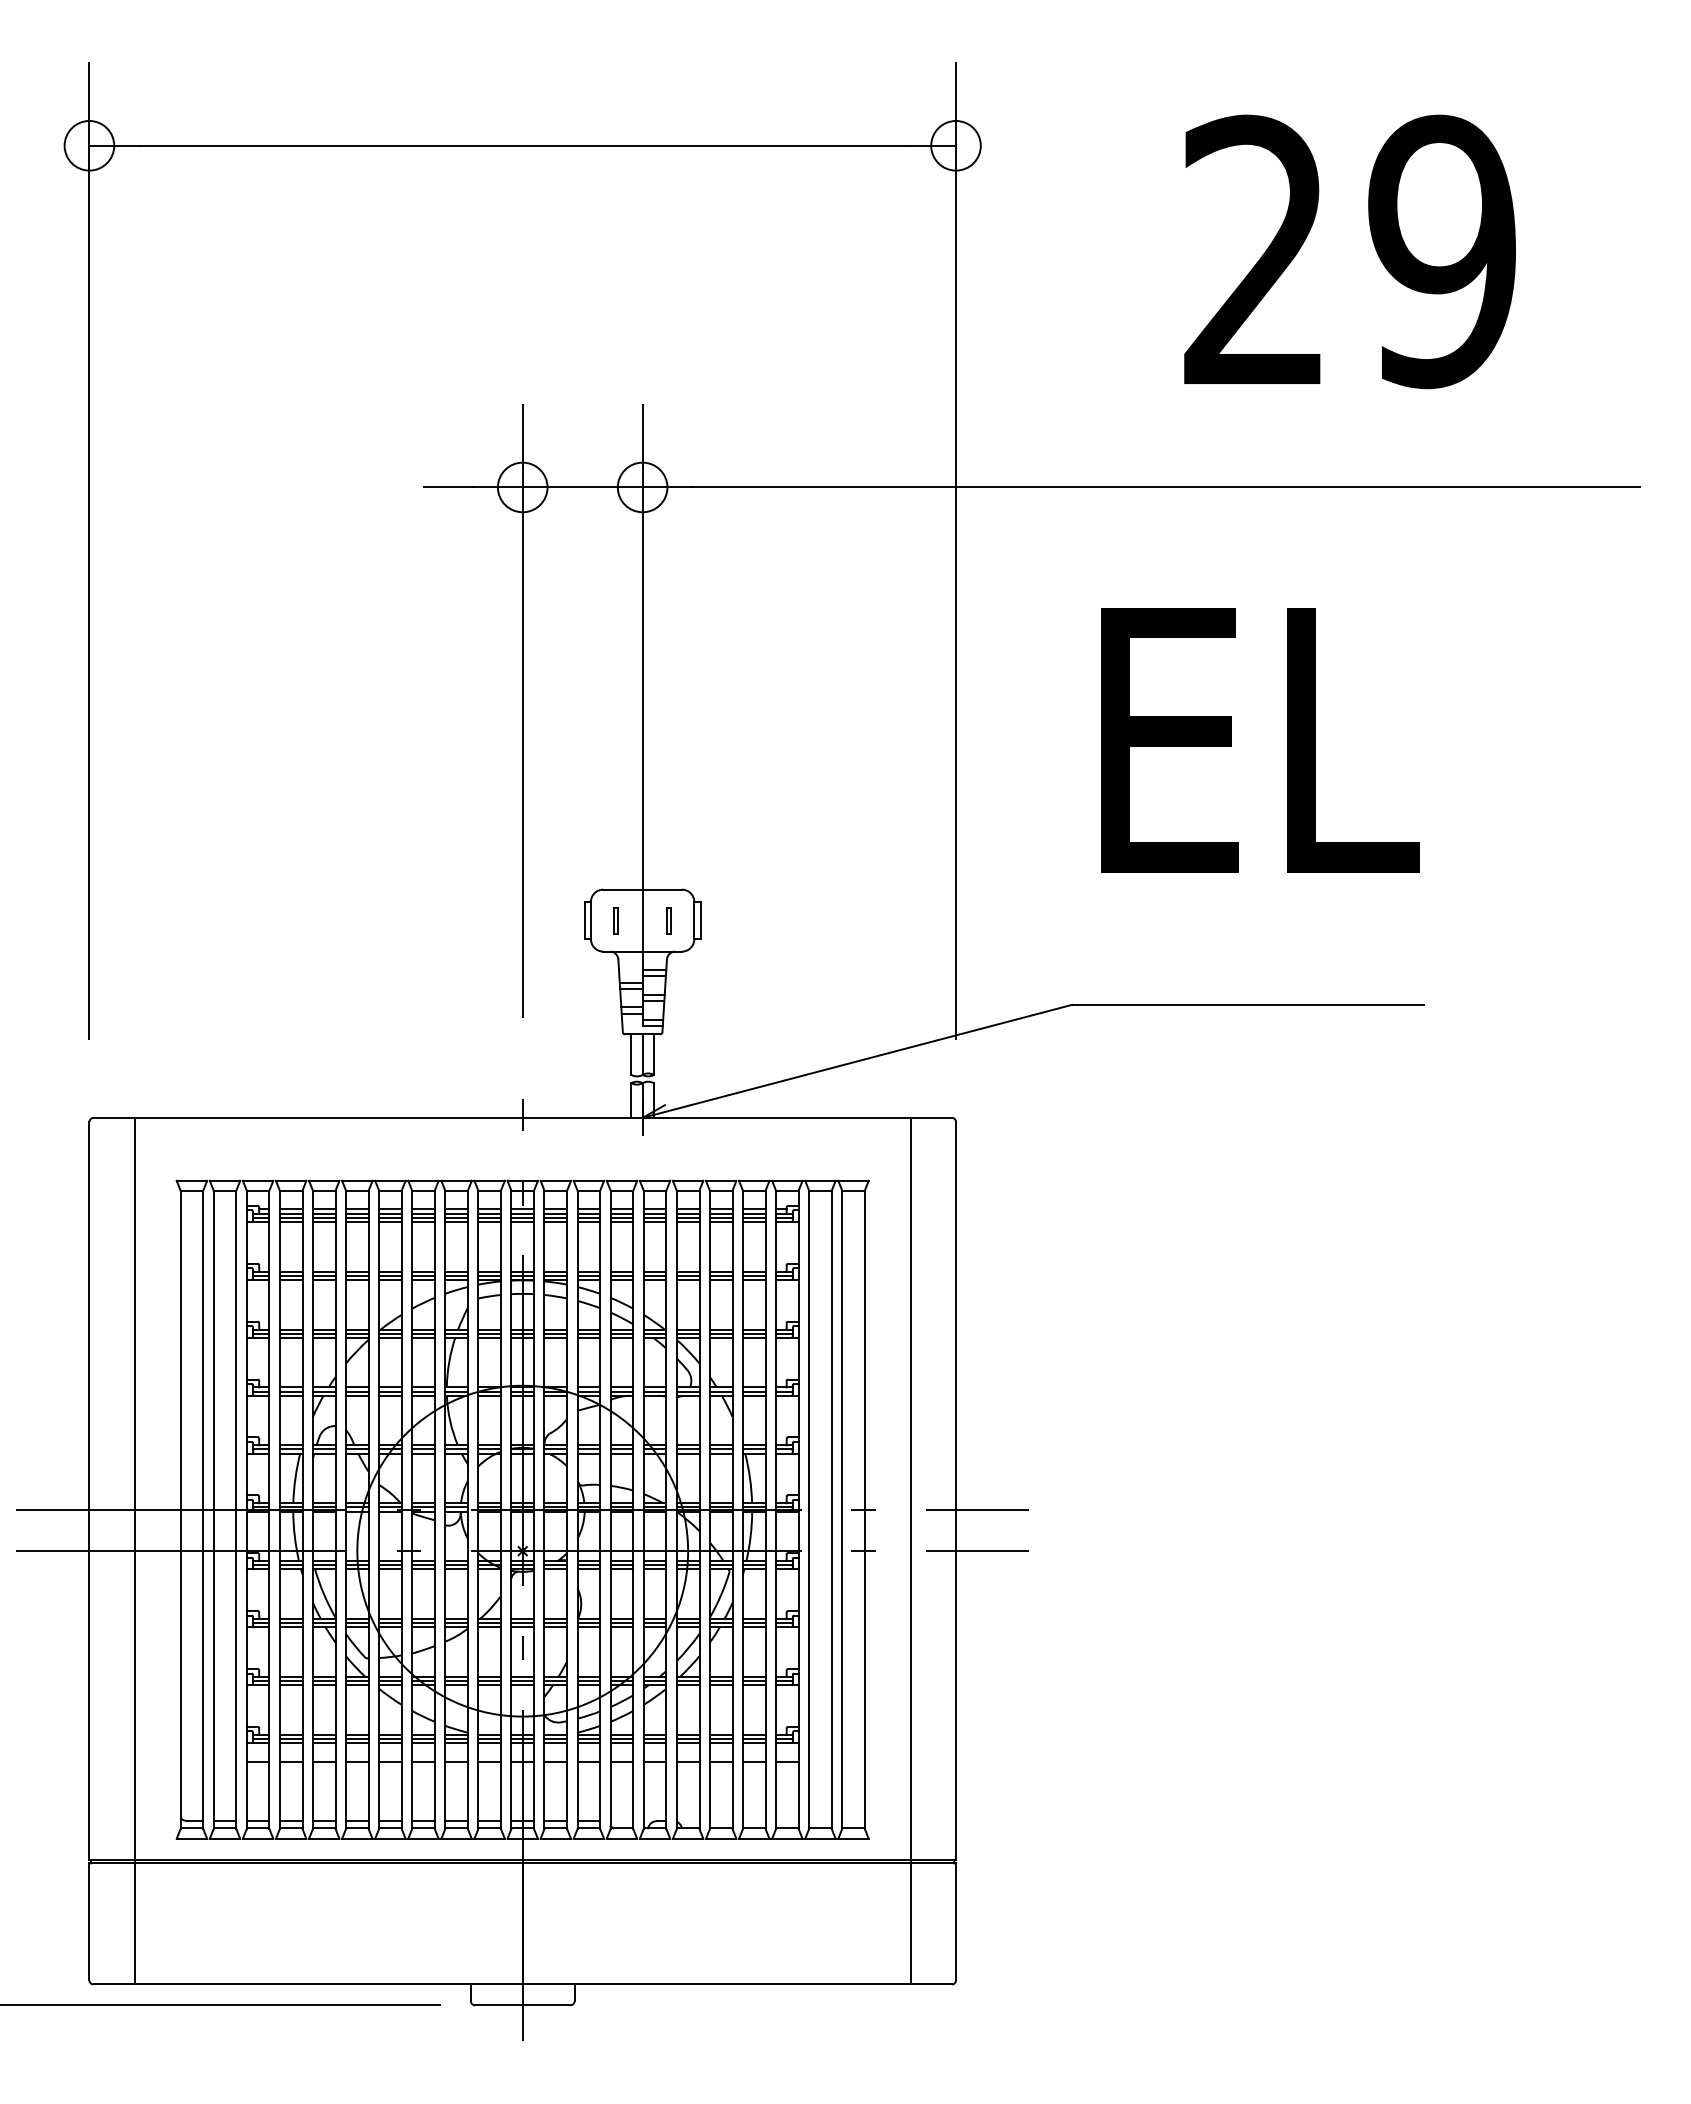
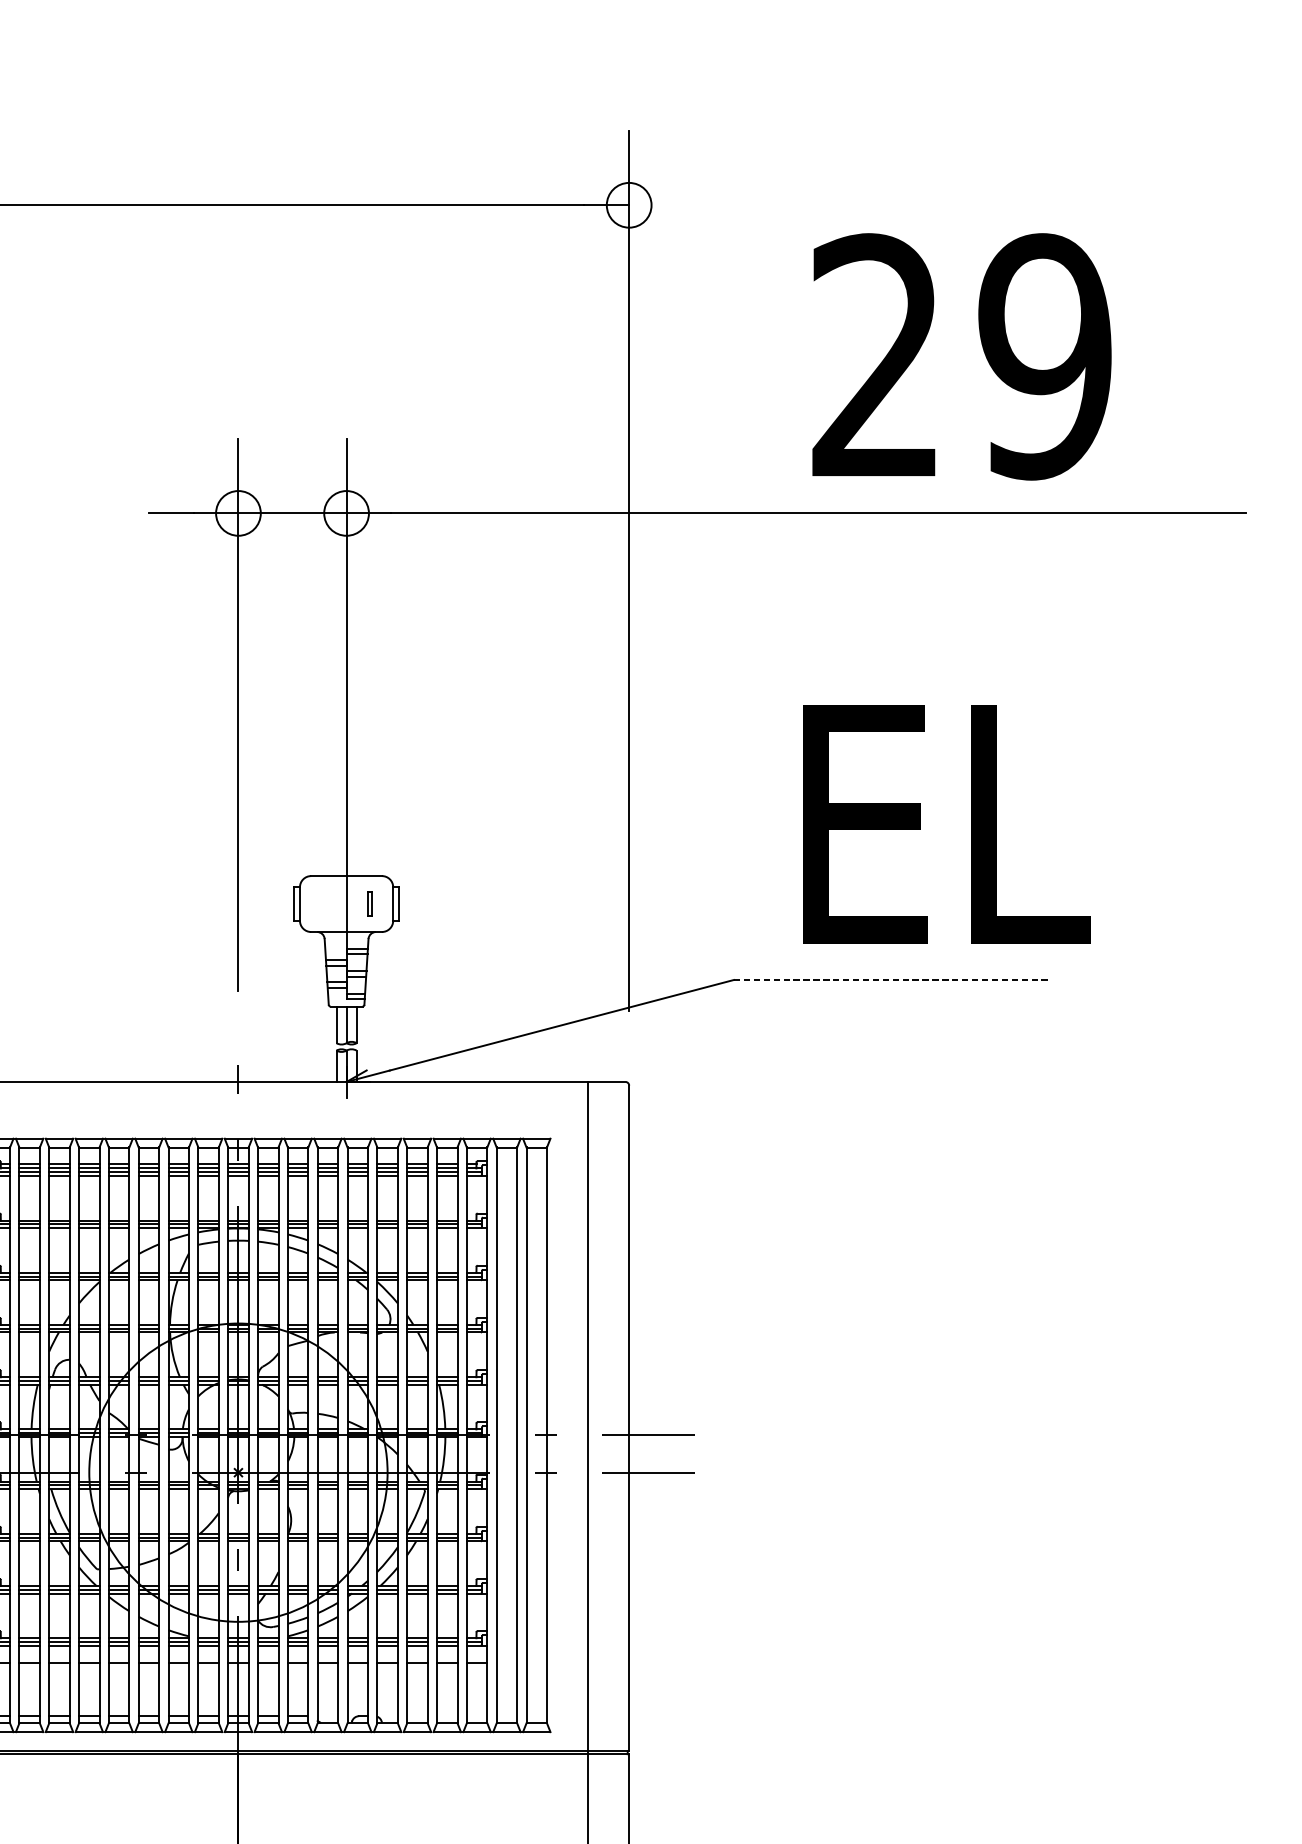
text: (1349, 251) -> (961, 356), moved
text: (1260, 740) -> (947, 824), moved
part: (615, 920) -> (322, 903), removed
line: (1247, 1004) -> (892, 979), solid -> dashed

